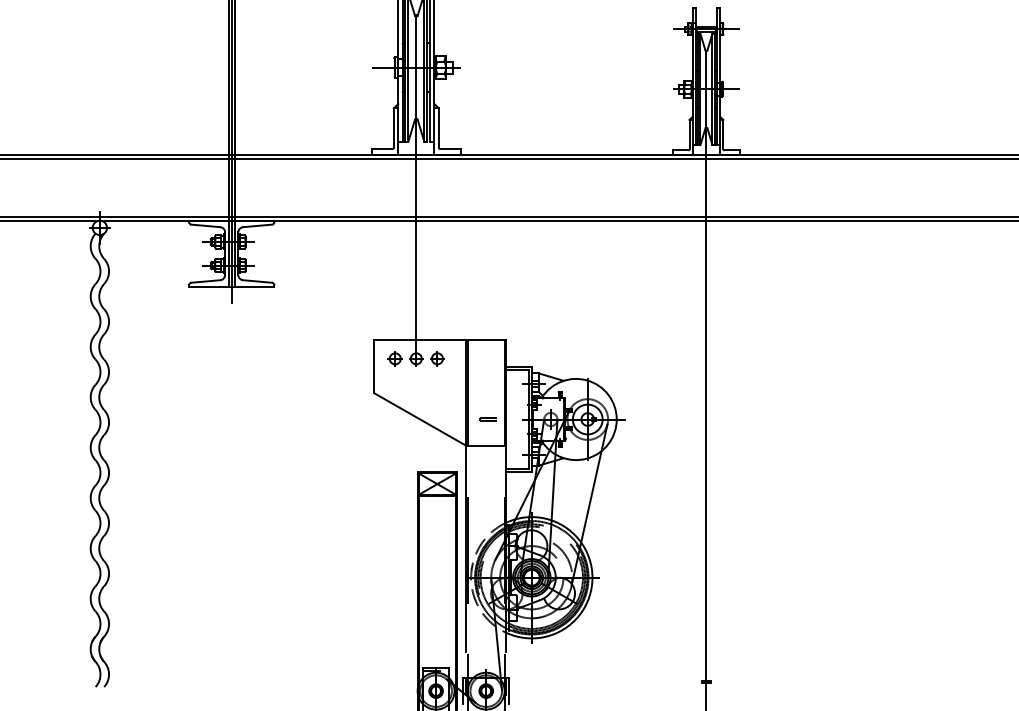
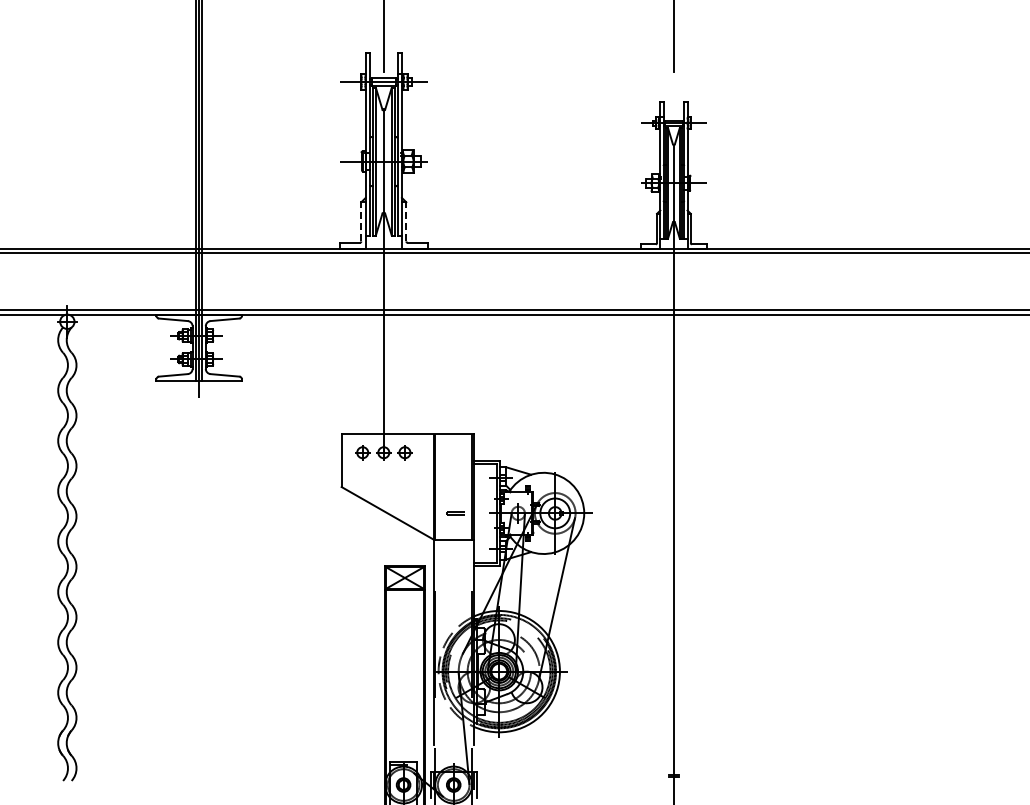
line: (394, 127) -> (361, 221), solid -> dashed
line: (439, 127) -> (406, 221), solid -> dashed

